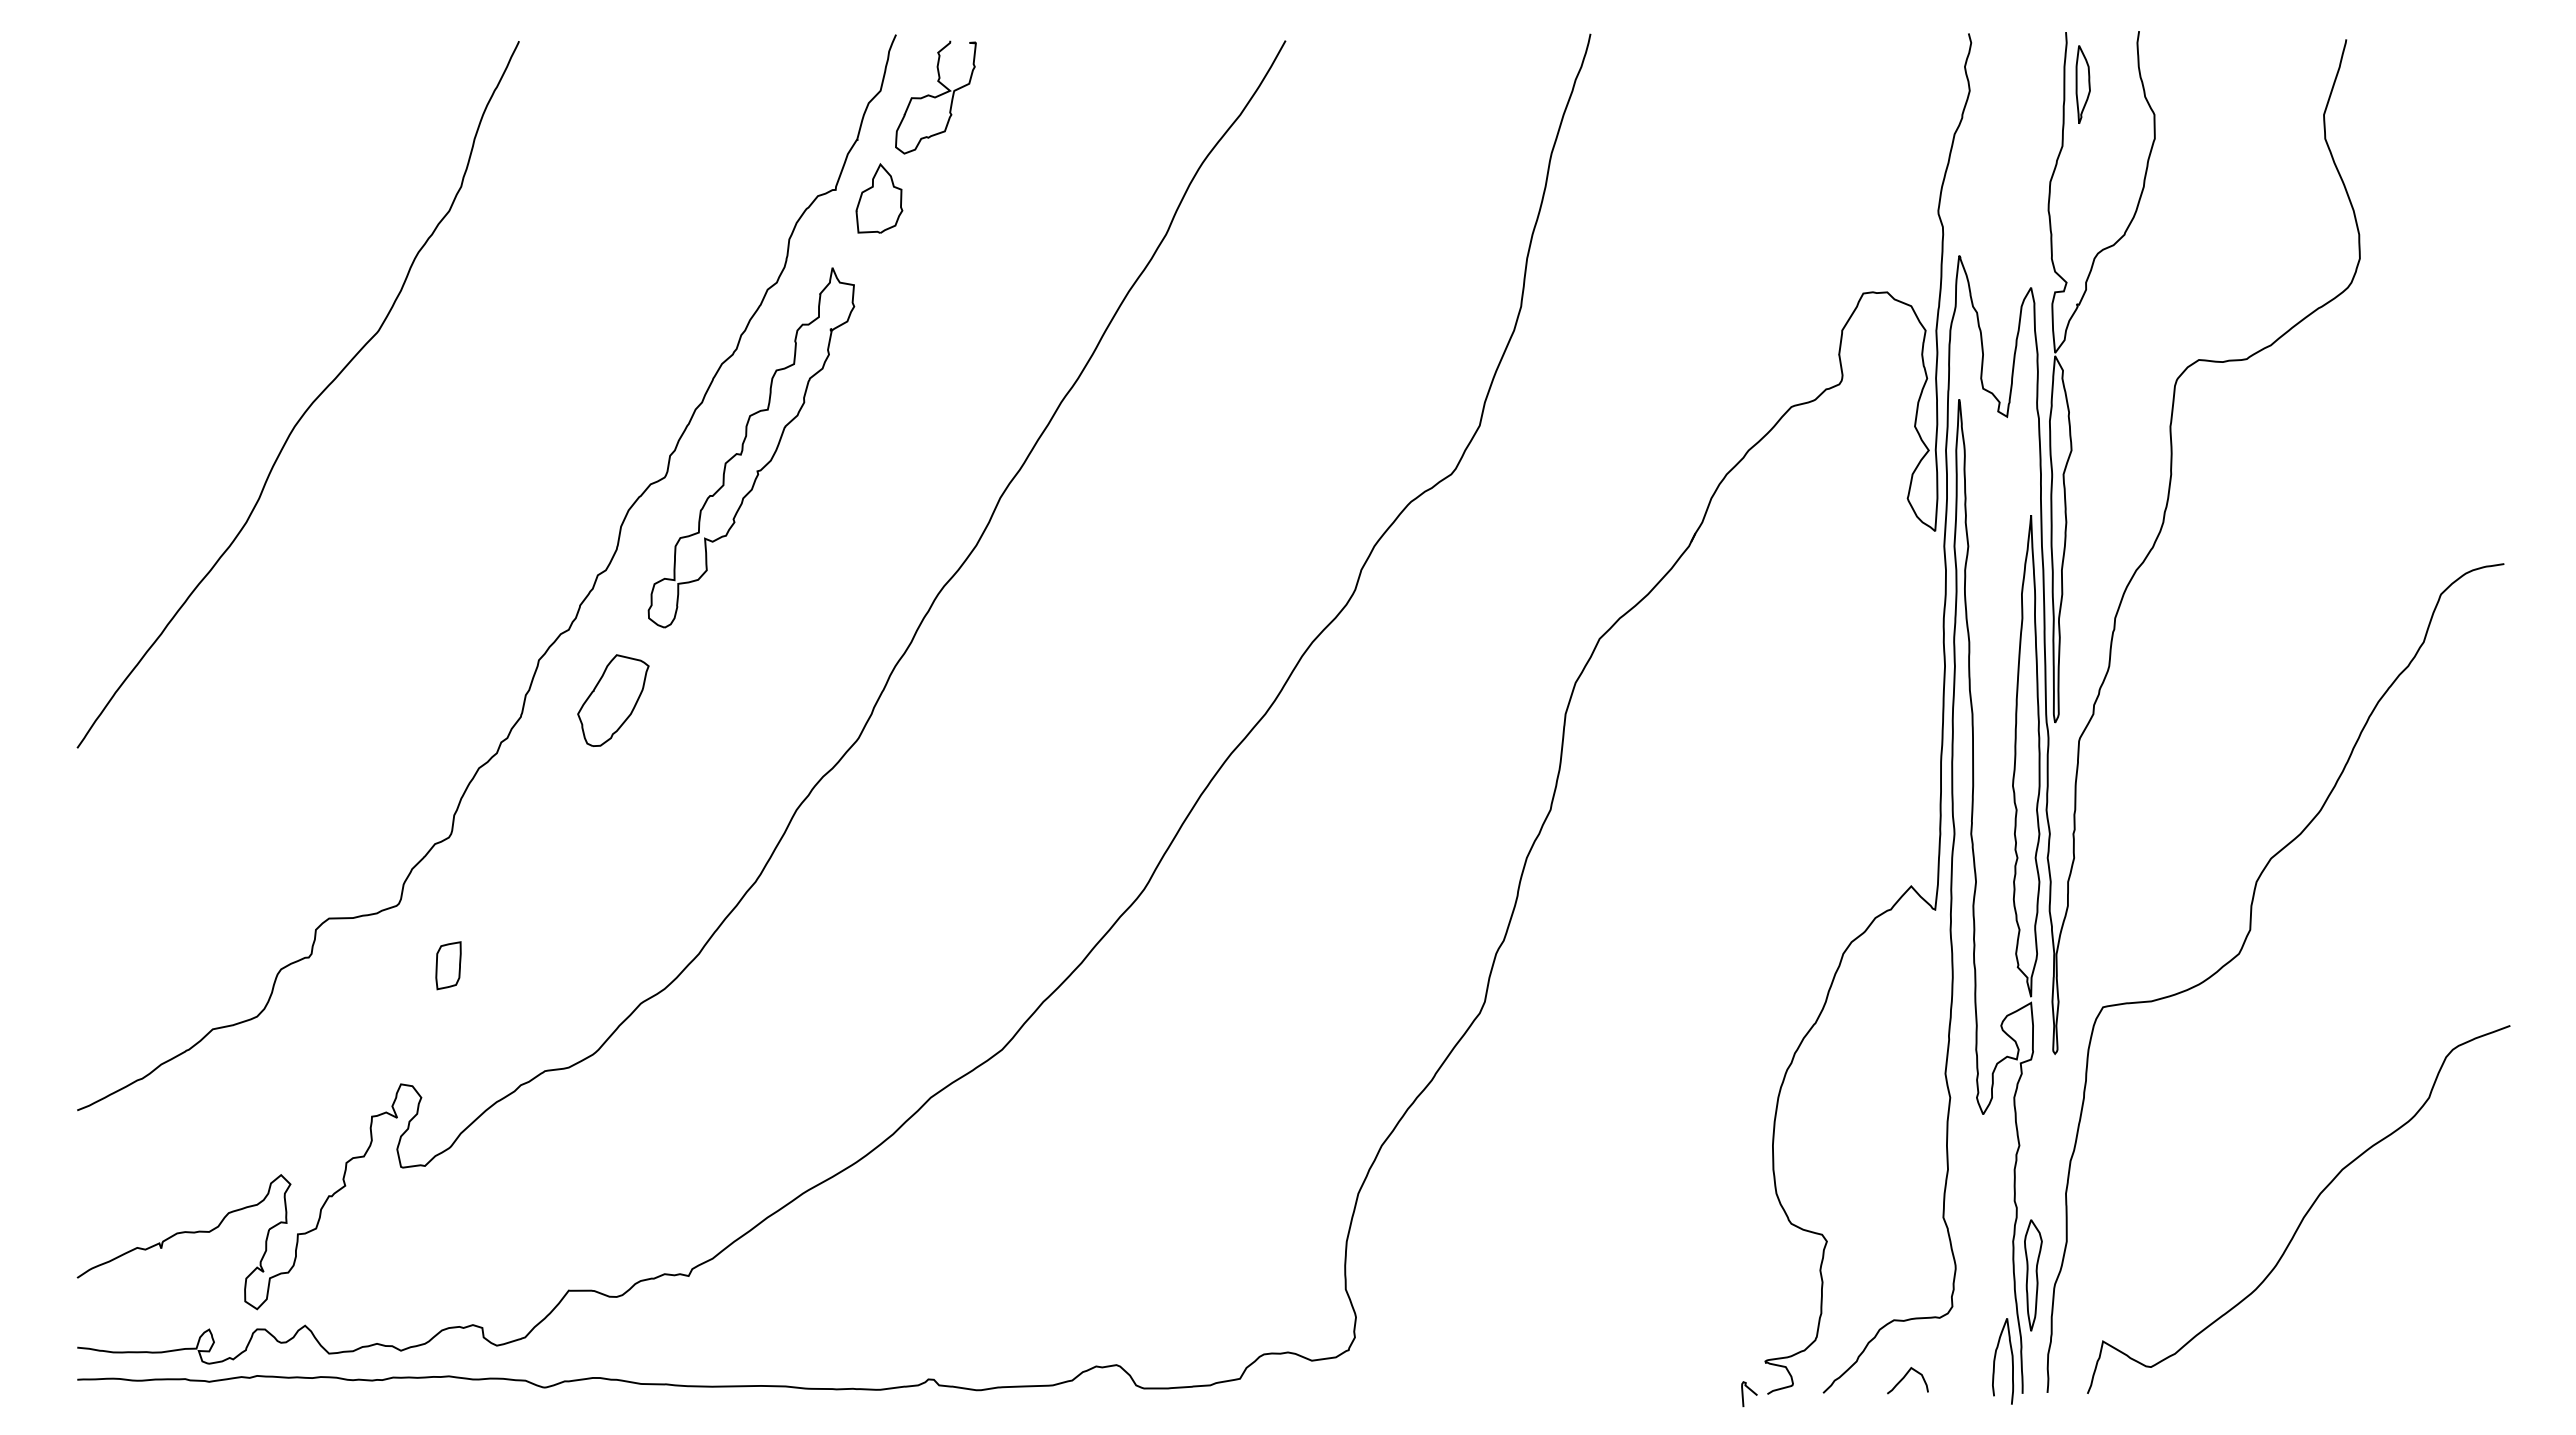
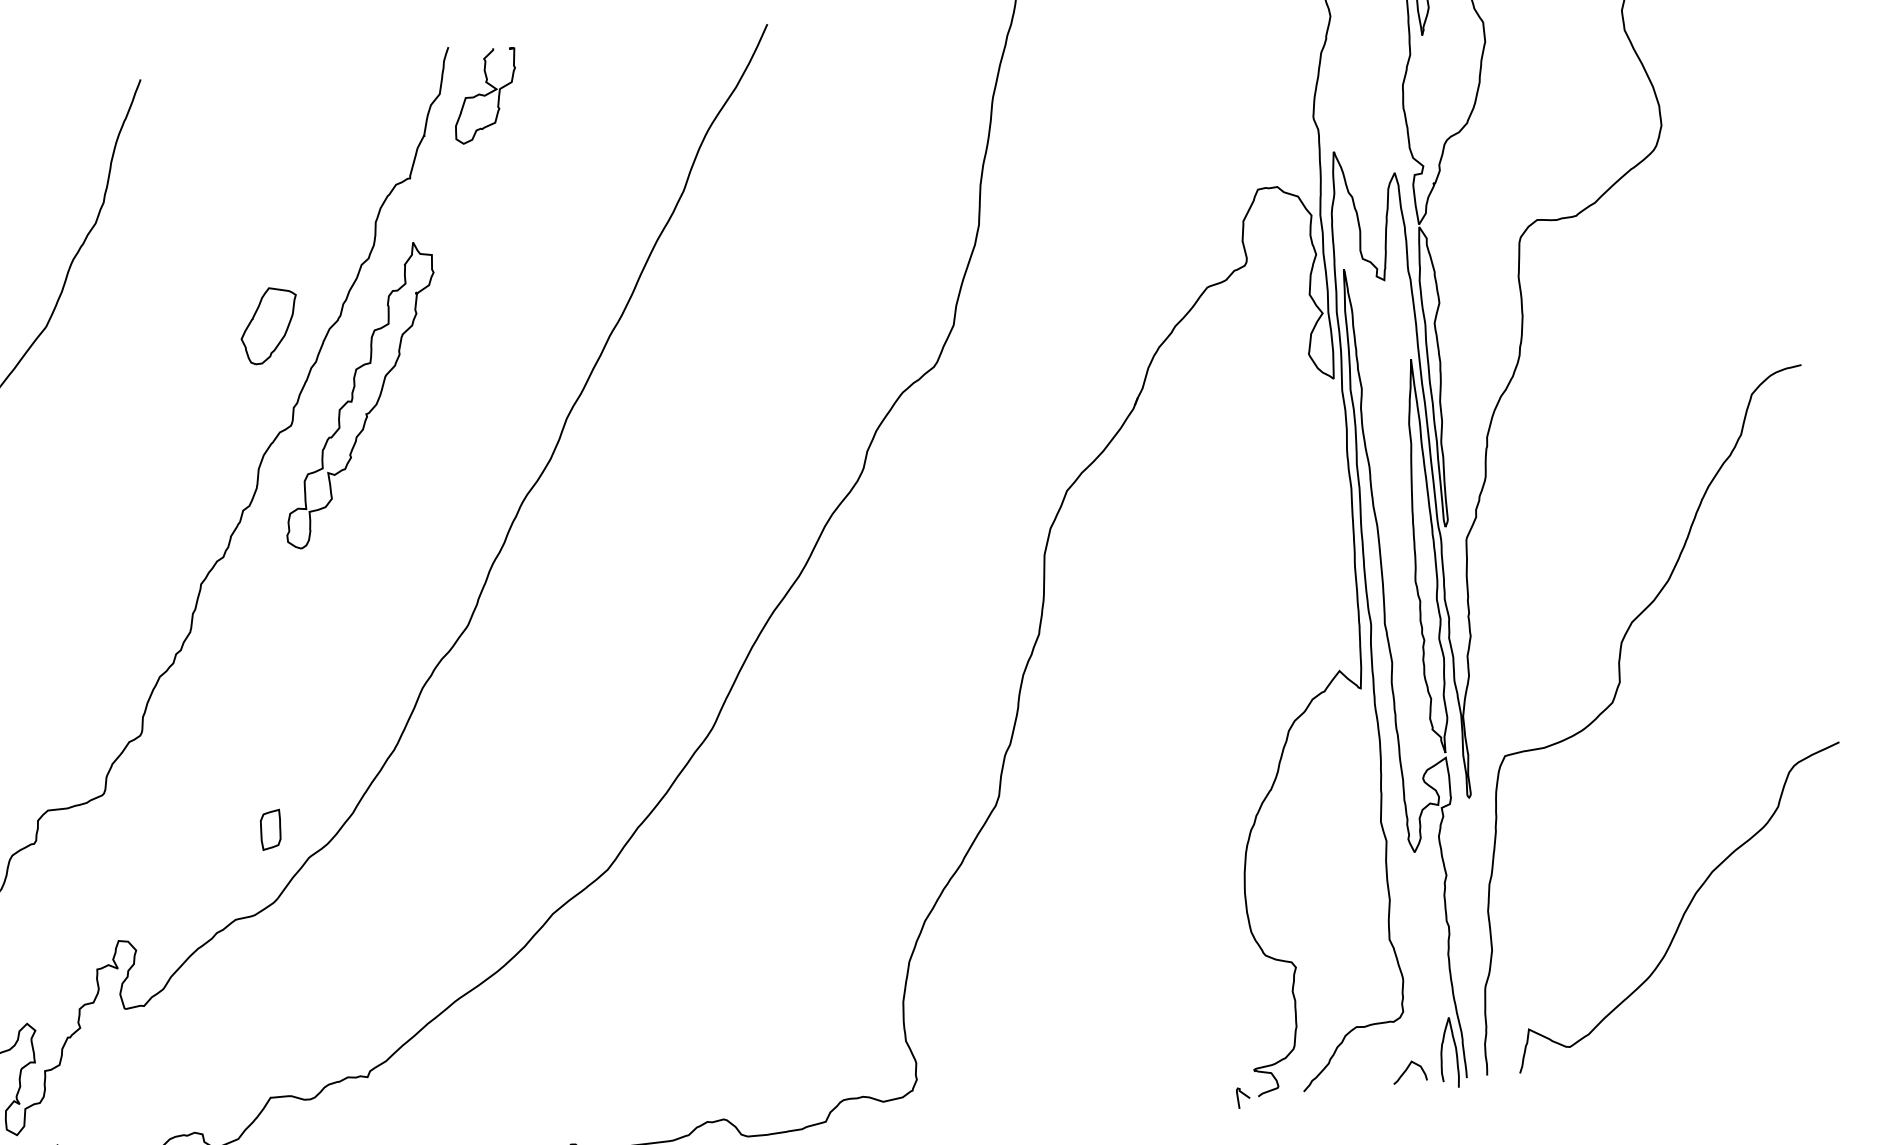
part: (879, 198) -> (446, 182), removed
part: (613, 700) -> (269, 325), moved
part: (448, 965) -> (270, 829), moved
part: (2033, 1275) -> (1467, 980), removed
curve: (1905, 1377) -> (1407, 1069), moved

